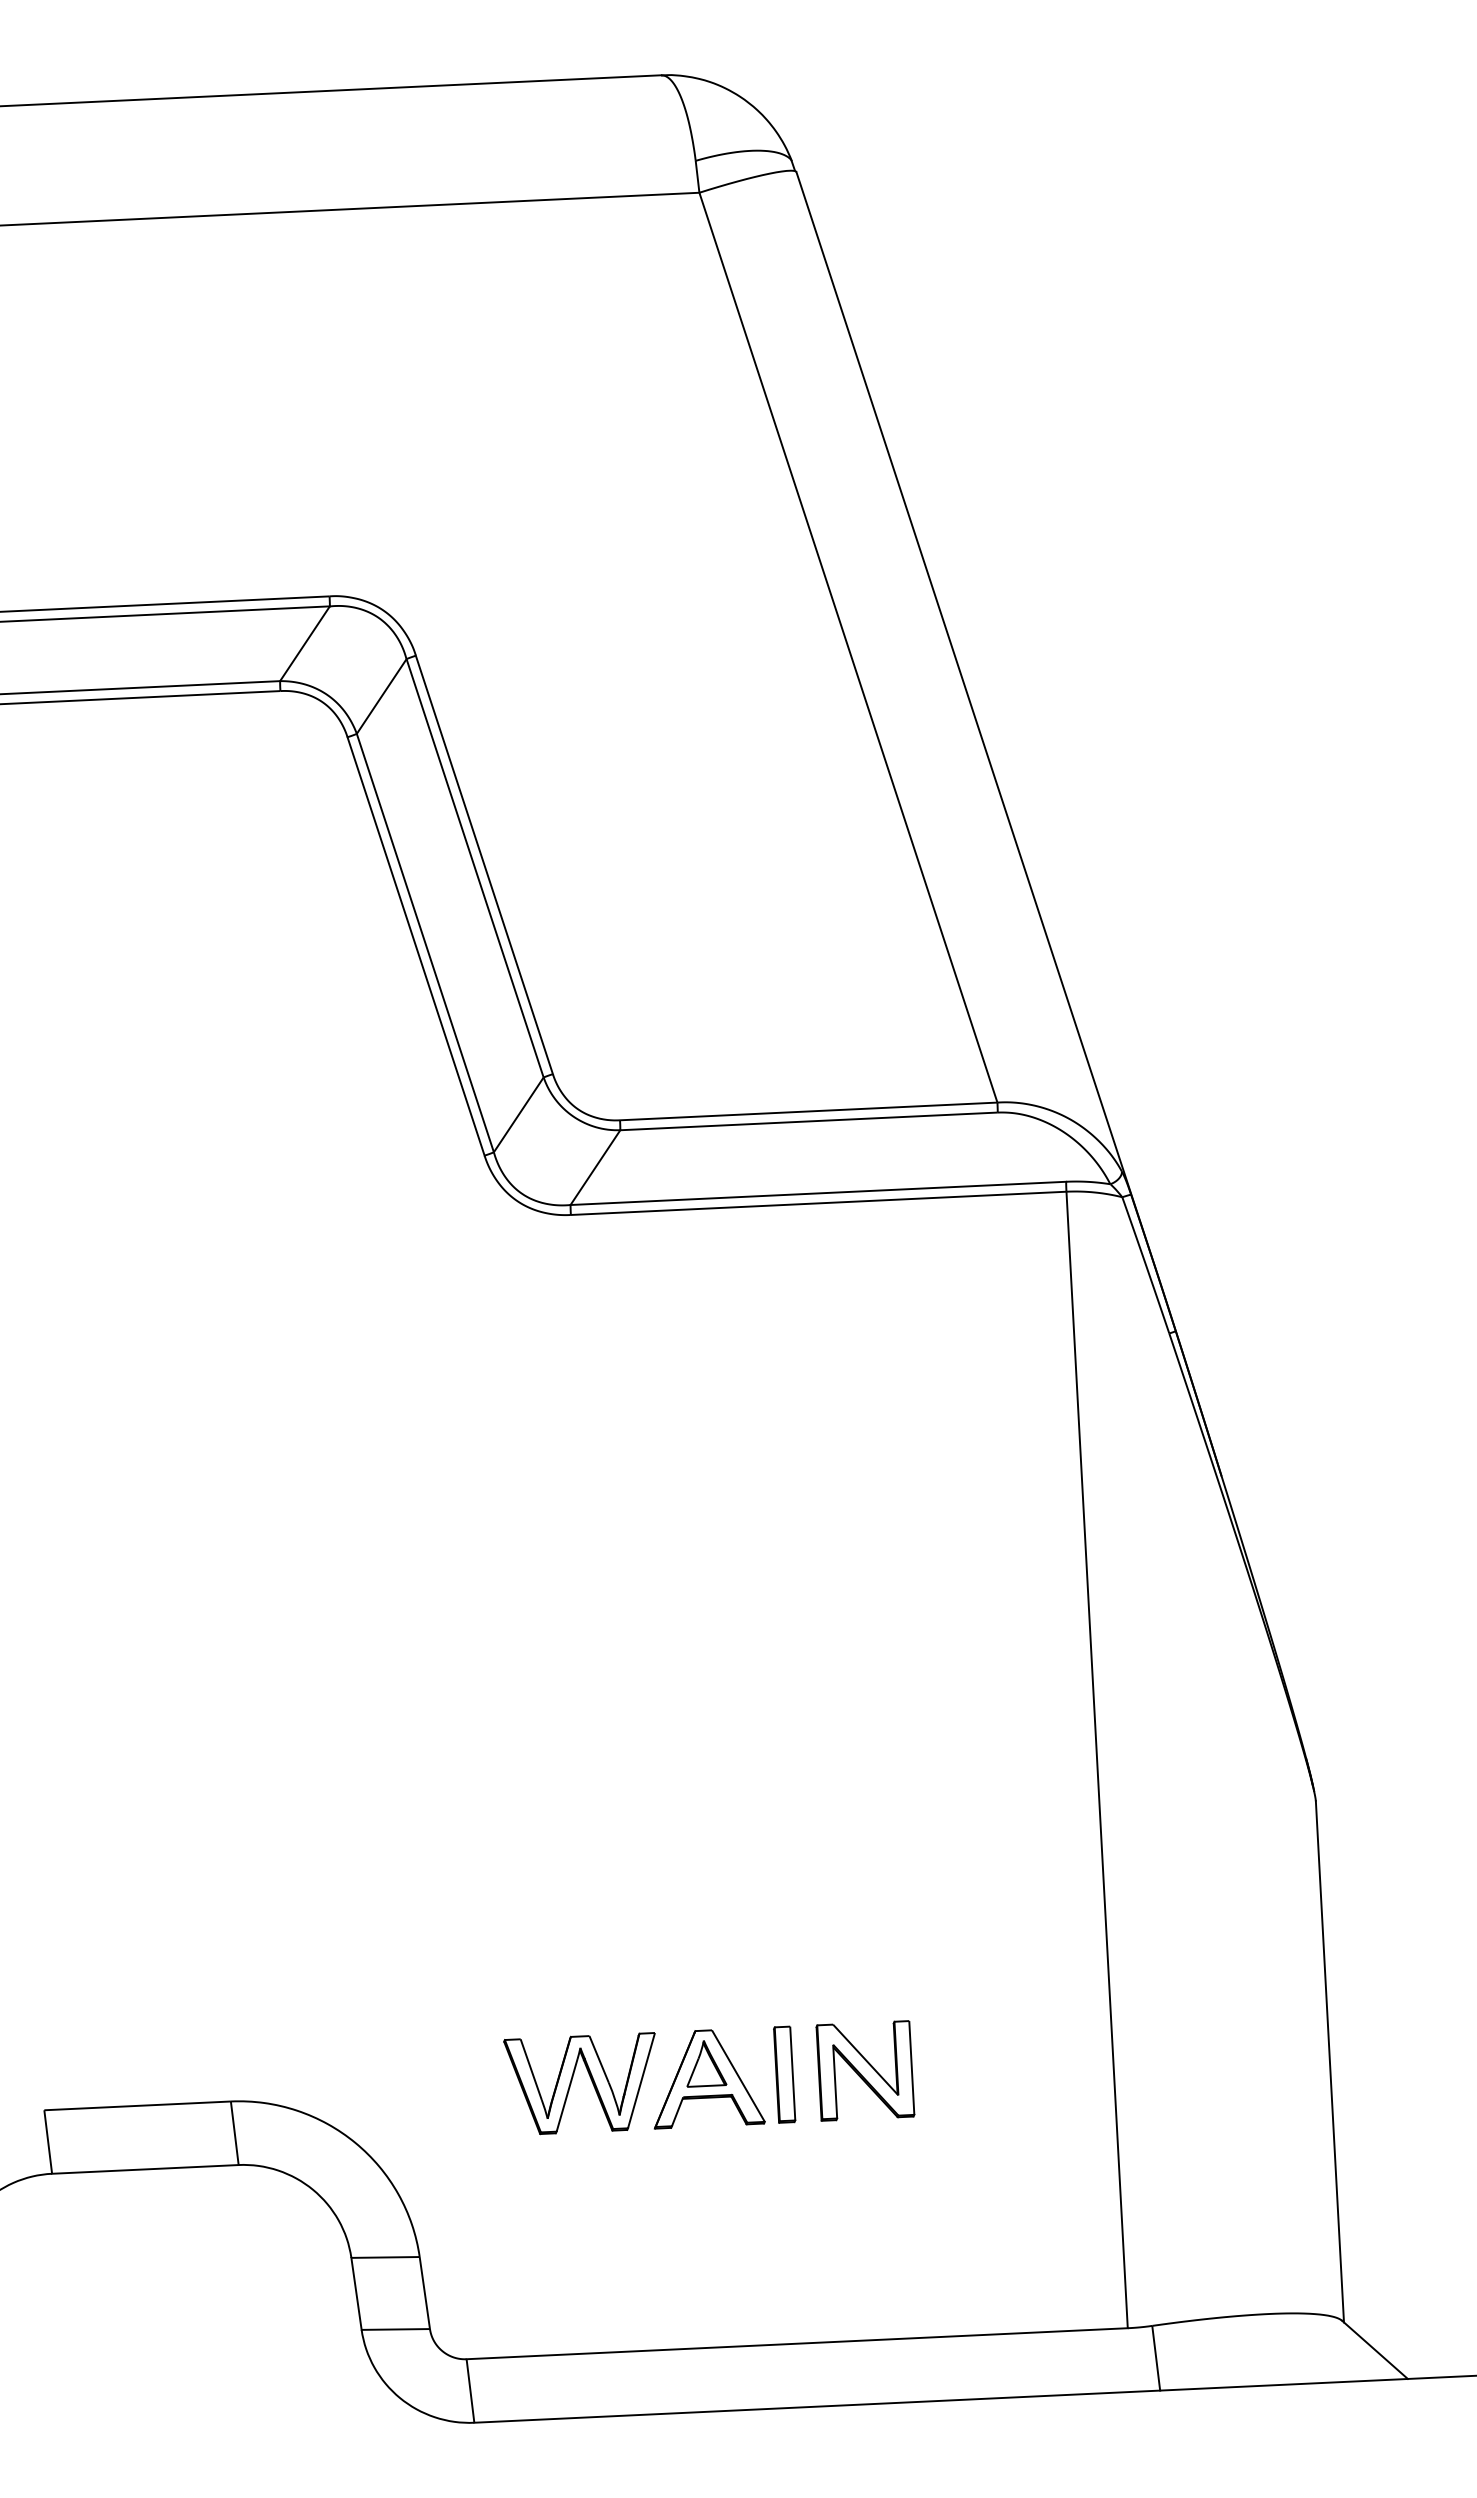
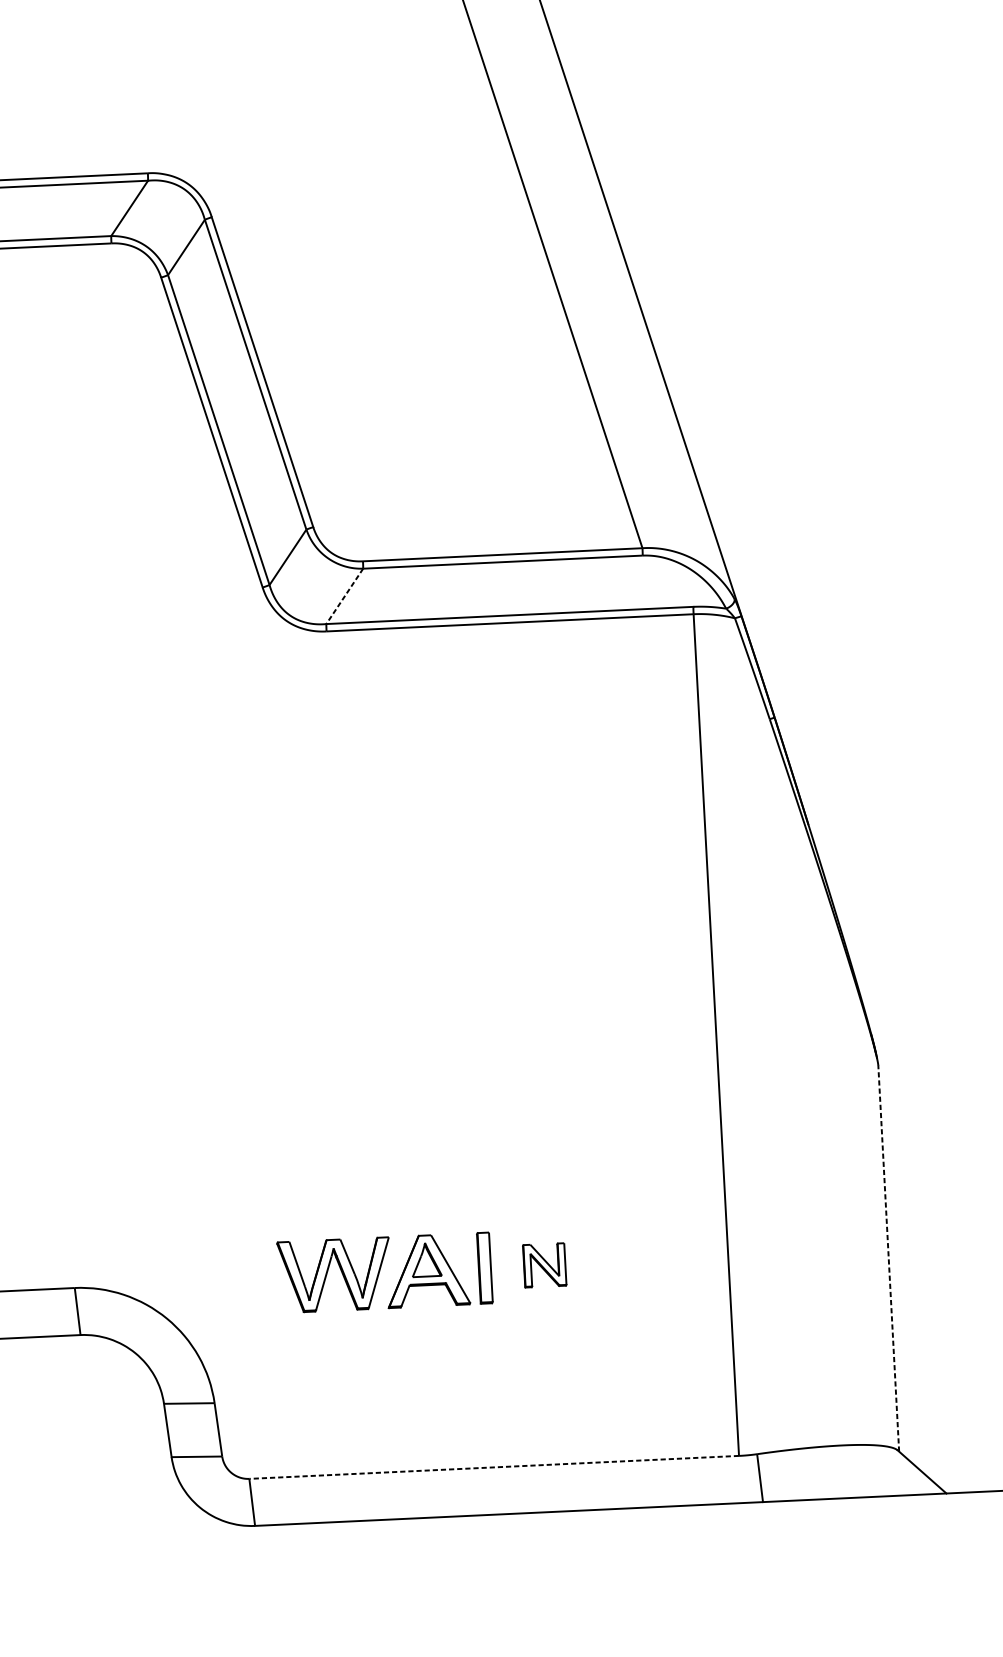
line: (595, 1167) -> (344, 596), solid -> dashed
line: (1329, 2061) -> (888, 1258), solid -> dashed
part: (865, 2070) -> (544, 1265), size x0.6
line: (797, 2343) -> (494, 1467), solid -> dashed

